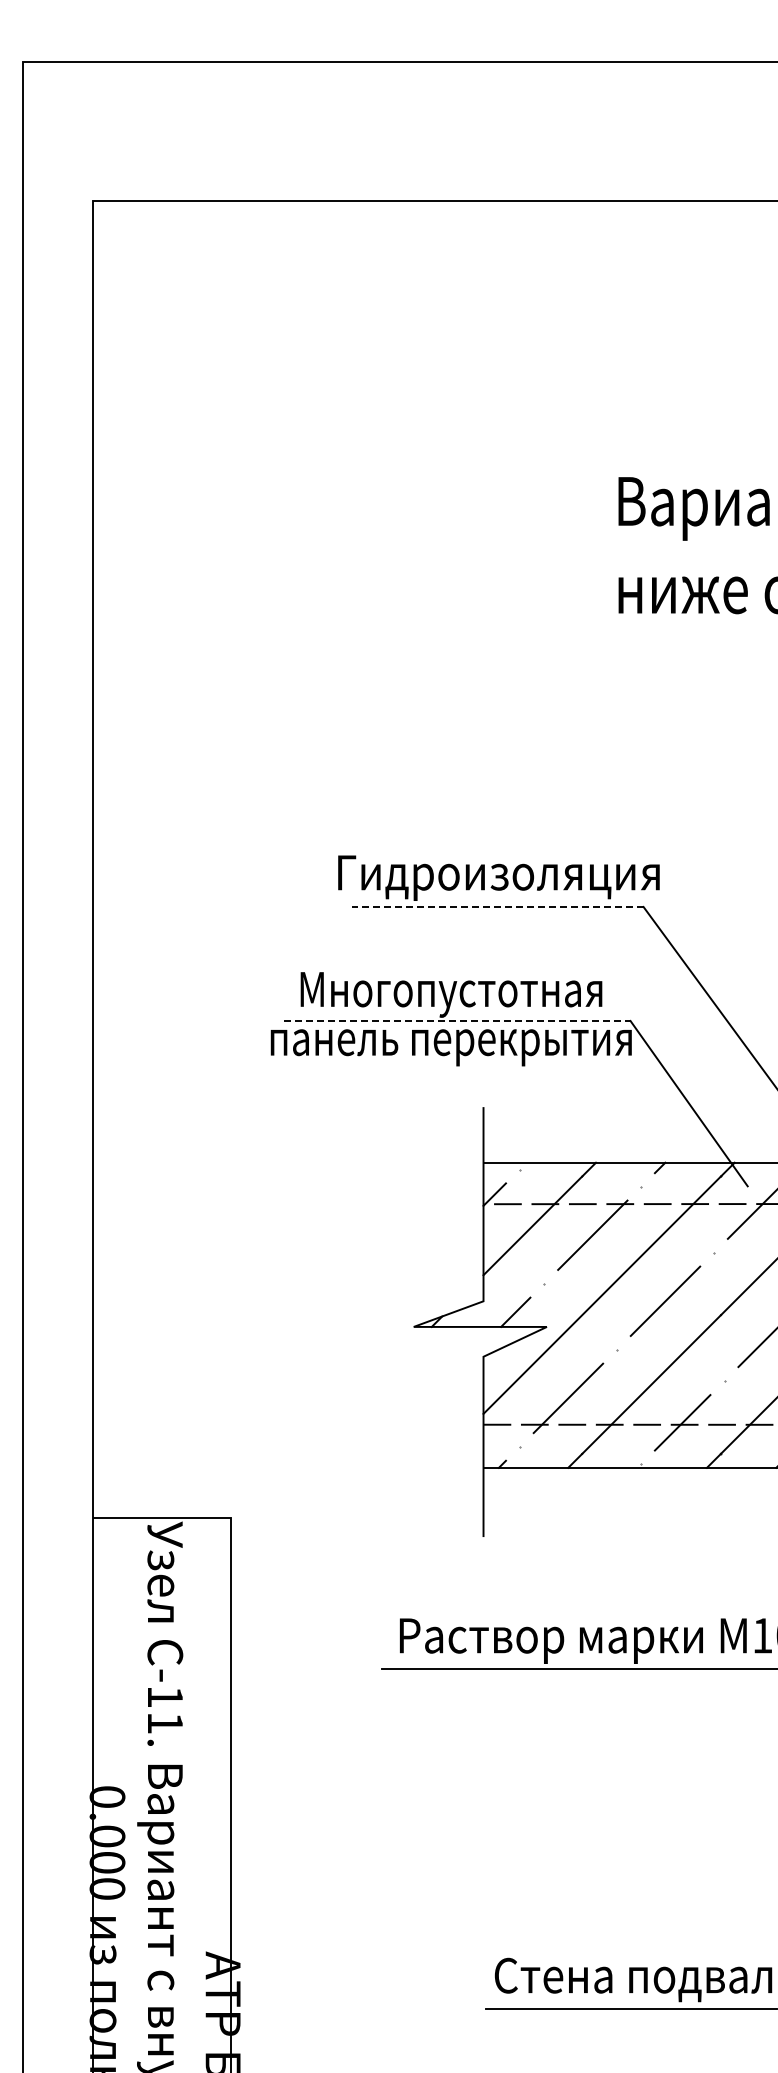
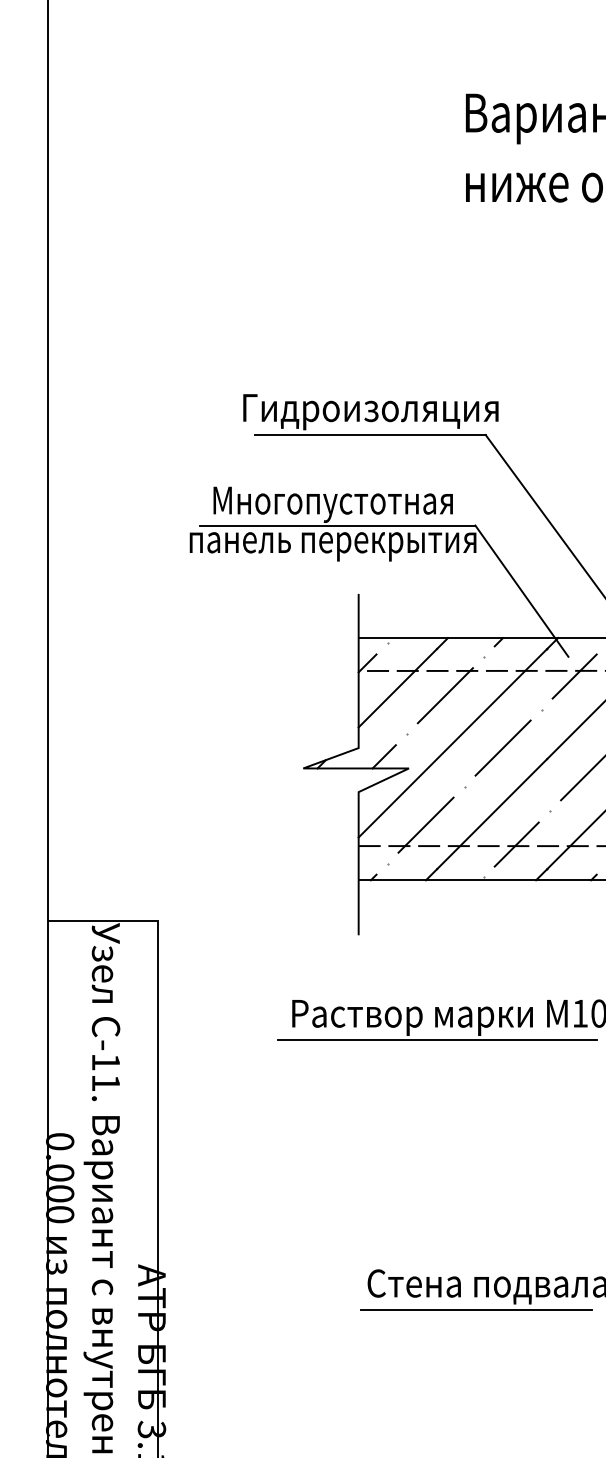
line: (497, 906) -> (369, 434), dashed -> solid
line: (457, 1020) -> (338, 525), dashed -> solid

